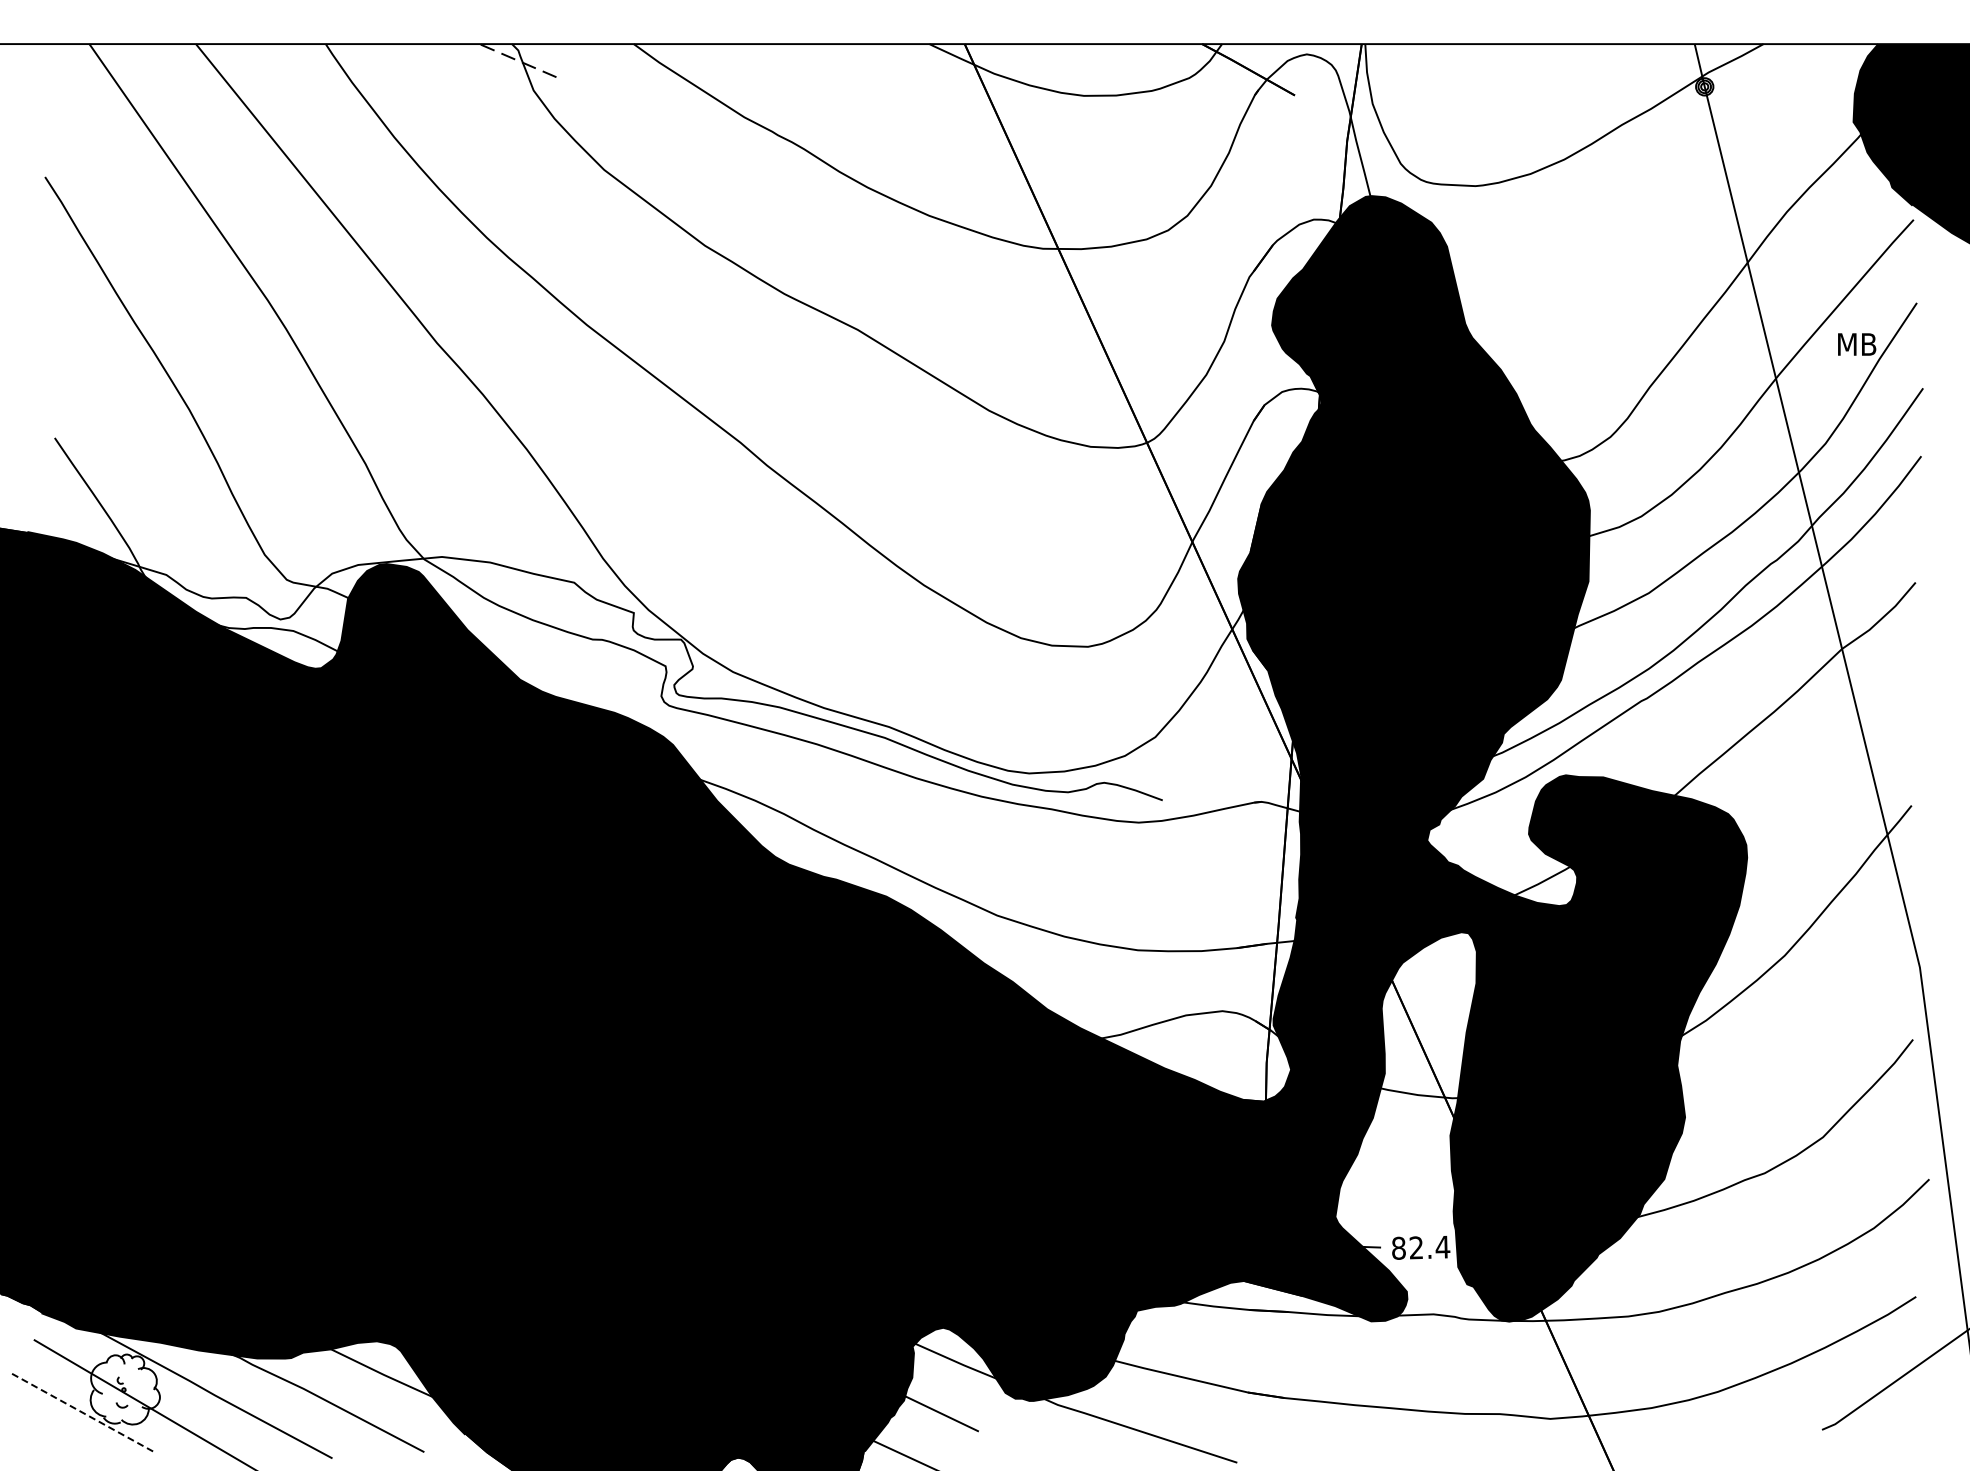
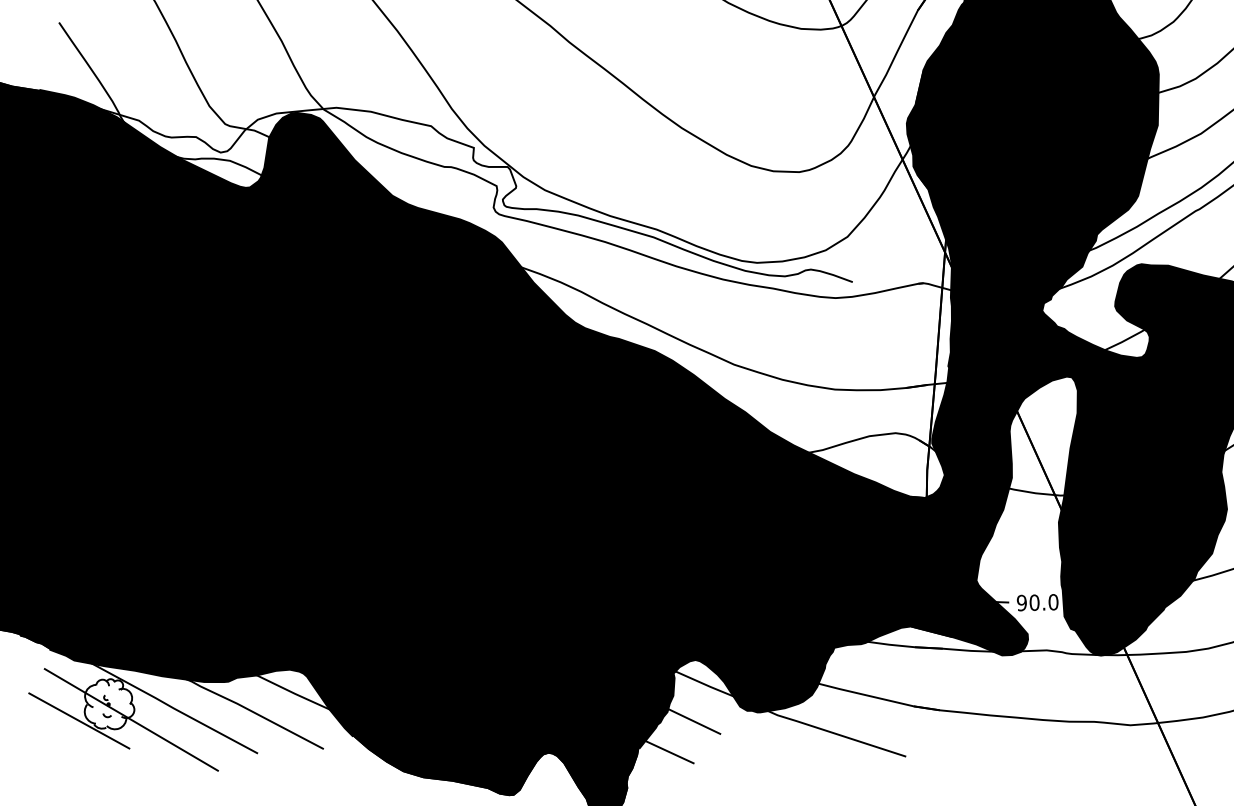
text: (1420, 1247) -> (1037, 602), 82.4 -> 90.0
line: (83, 1413) -> (79, 721), dashed -> solid

